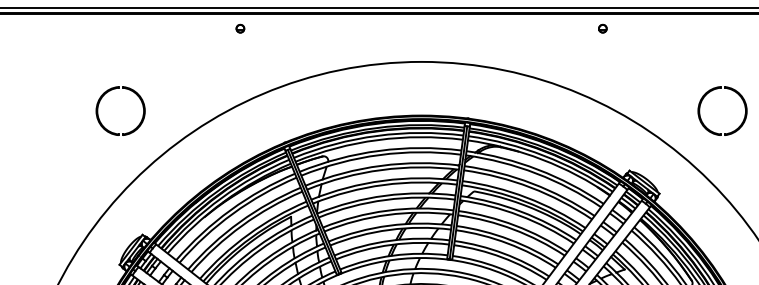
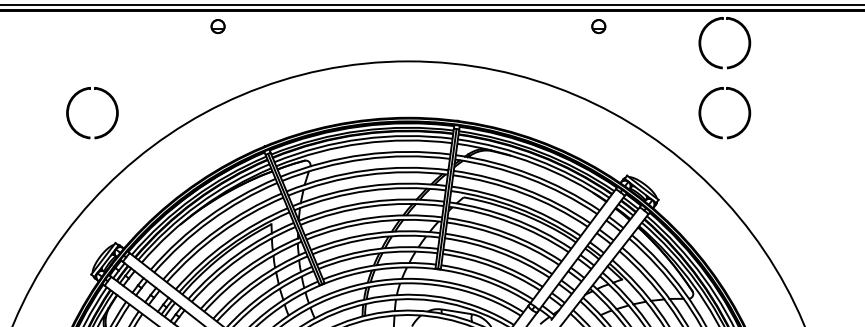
part: (240, 28) -> (218, 26), size x1.6
part: (603, 28) -> (599, 26), size x1.6
part: (705, 58) -> (706, 57), added

